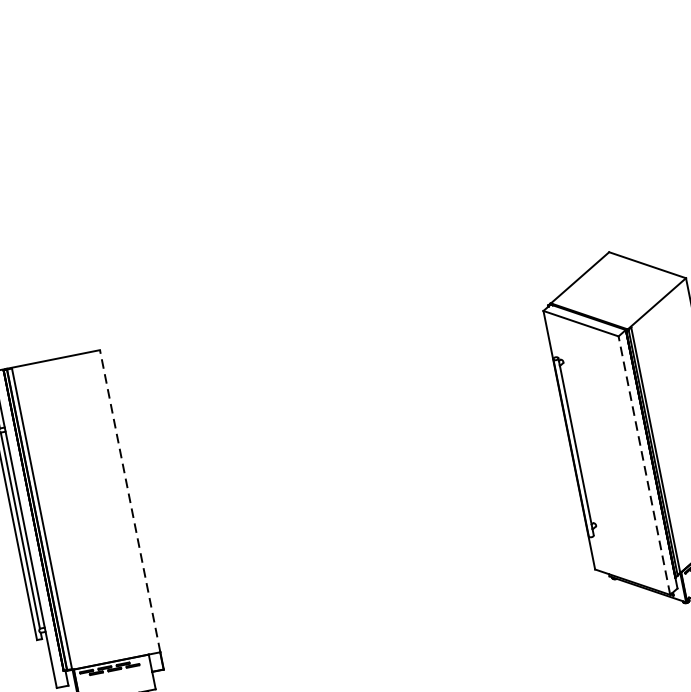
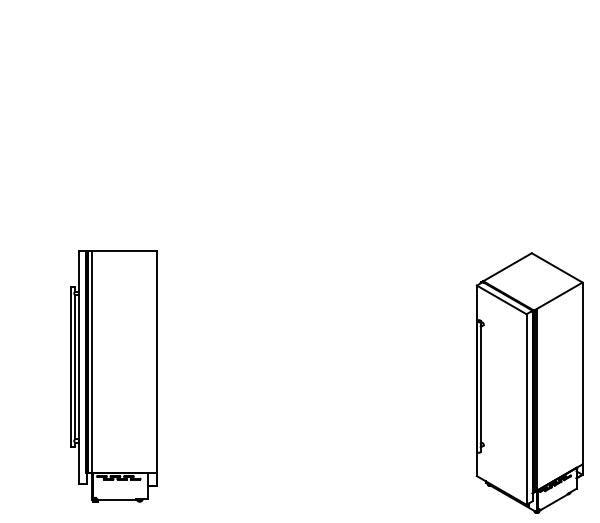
line: (644, 465) -> (526, 409), dashed -> solid
line: (130, 500) -> (157, 361), dashed -> solid

